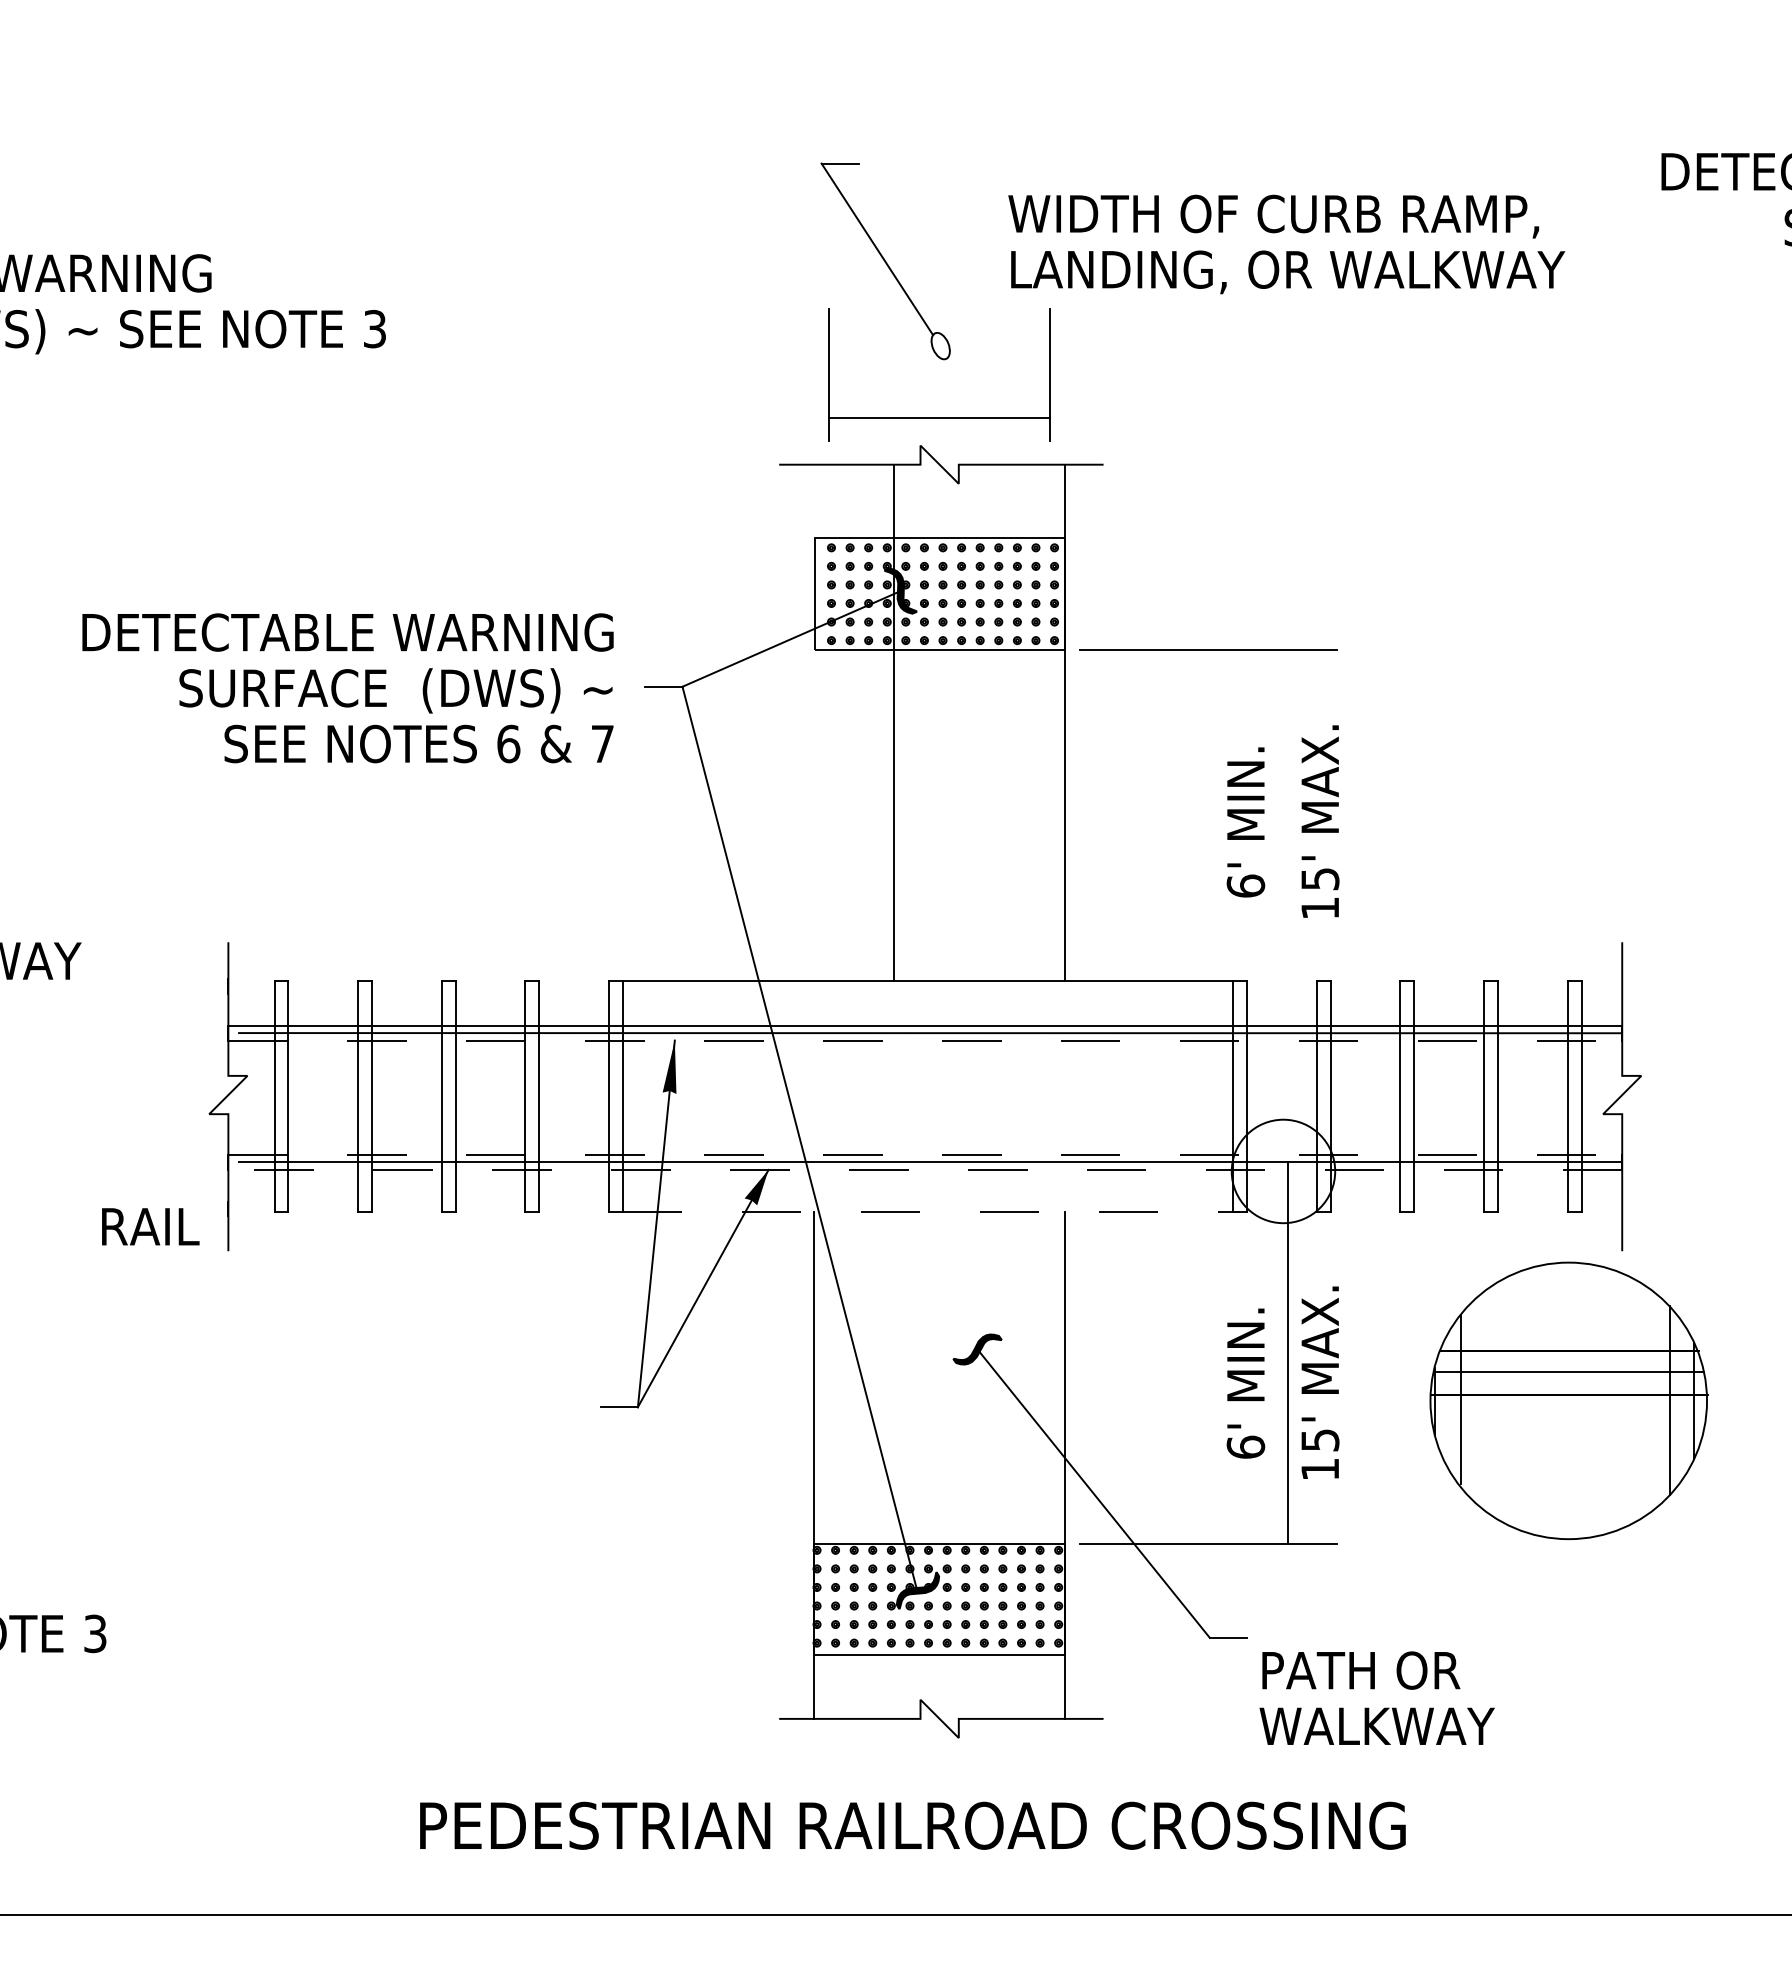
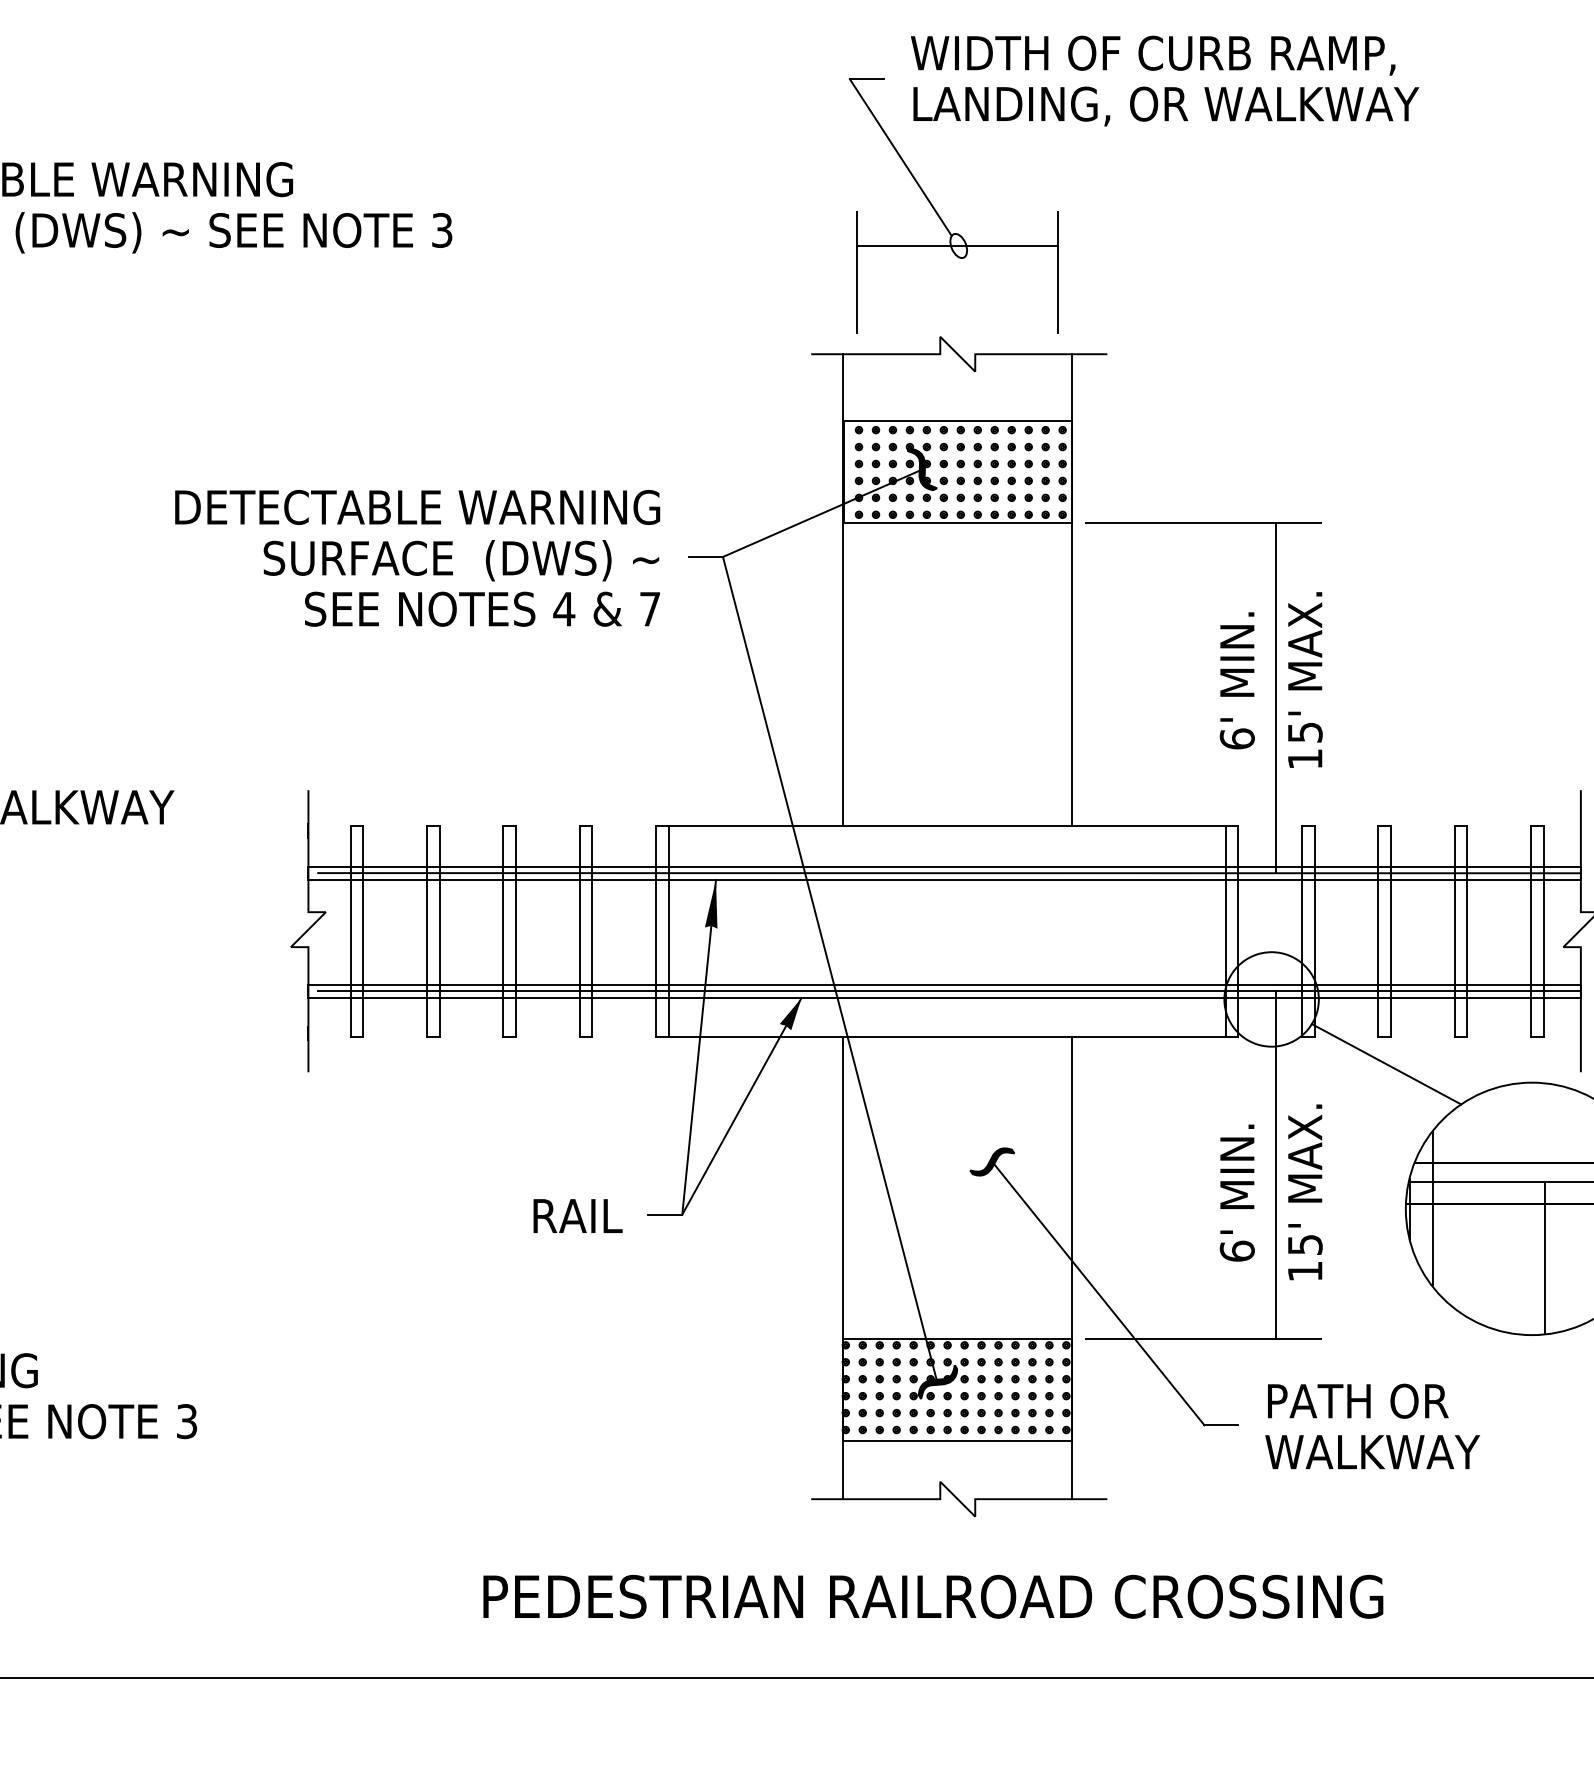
text: (1286, 244) -> (1164, 81), moved
line: (939, 418) -> (957, 246), moved
line: (894, 722) -> (843, 589), moved
text: (508, 743) -> (564, 608), 6 -> 4
line: (1287, 841) -> (1275, 698), added
line: (925, 1040) -> (944, 879), dashed -> solid
line: (925, 1155) -> (944, 984), dashed -> solid
line: (925, 1169) -> (944, 997), dashed -> solid
line: (931, 1212) -> (950, 1036), dashed -> solid
text: (150, 1226) -> (577, 1215), moved
line: (1409, 1242) -> (1386, 1064), added
line: (1582, 1454) -> (1544, 1257), added
text: (1376, 1697) -> (1372, 1425), moved

